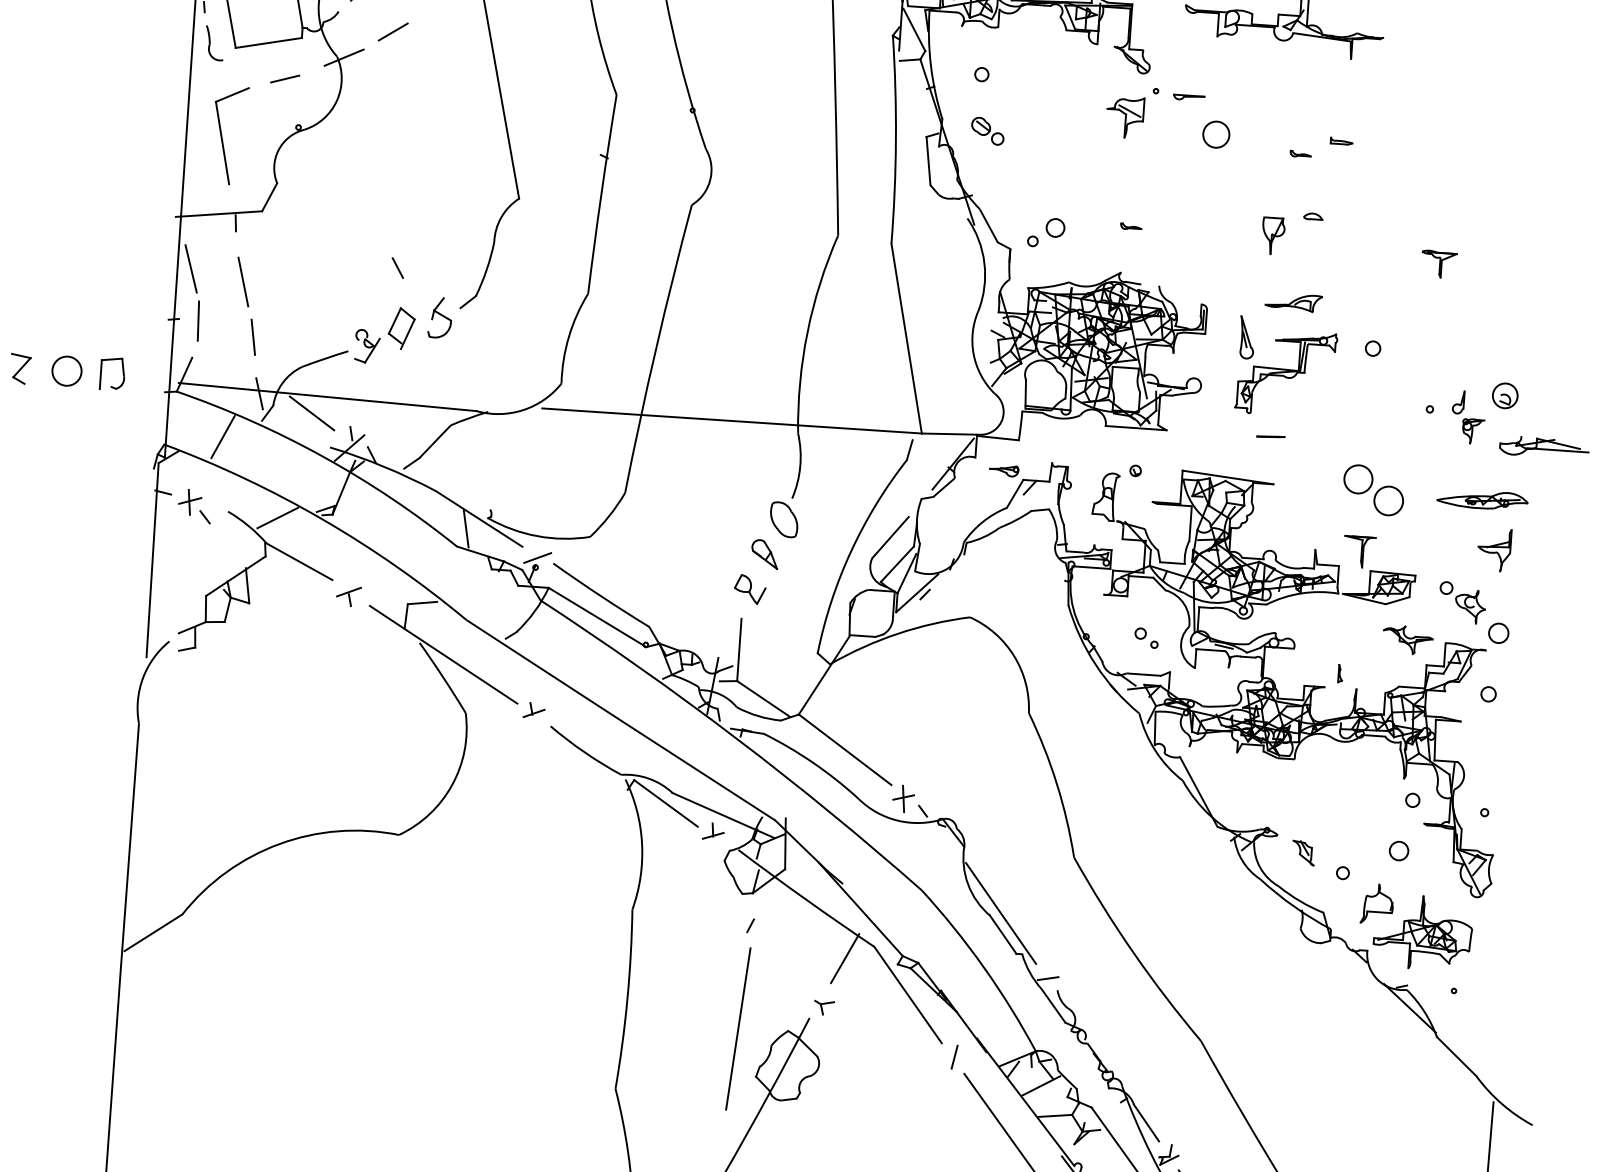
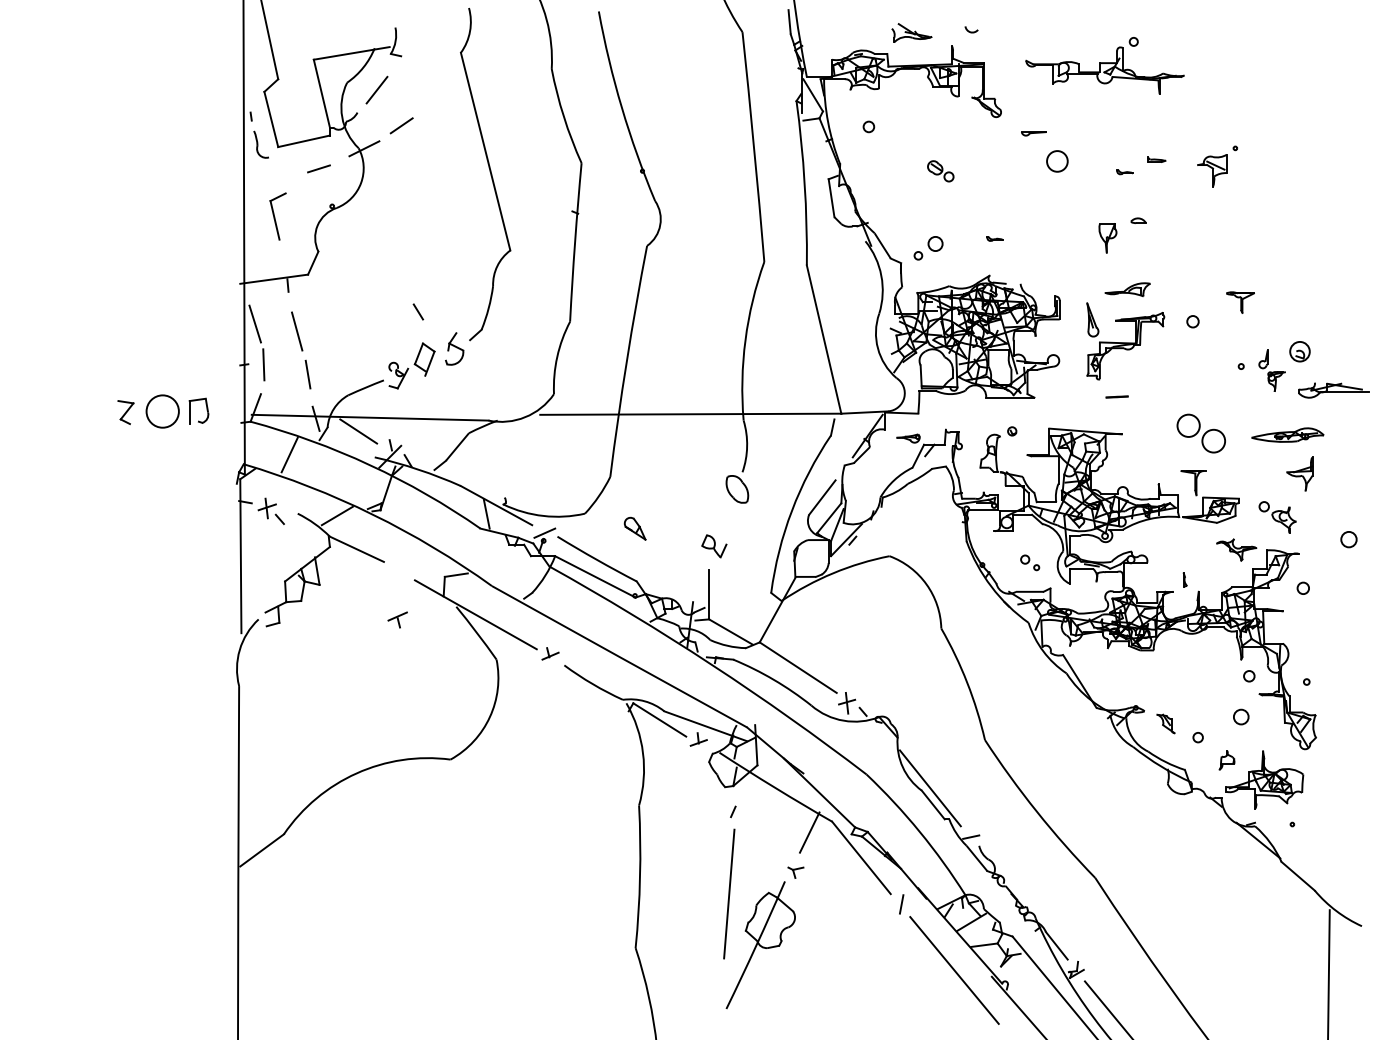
part: (1131, 112) -> (1217, 166), moved
part: (987, 131) -> (940, 171), moved
part: (228, 135) -> (277, 216), size x0.6
part: (1439, 264) -> (1240, 302), moved
circle: (66, 370) -> (162, 411), size x1.4
part: (764, 553) -> (634, 528), moved
part: (348, 595) -> (397, 619), moved
circle: (1498, 633) -> (1348, 539), moved
part: (1376, 904) -> (1226, 760), size x0.6

